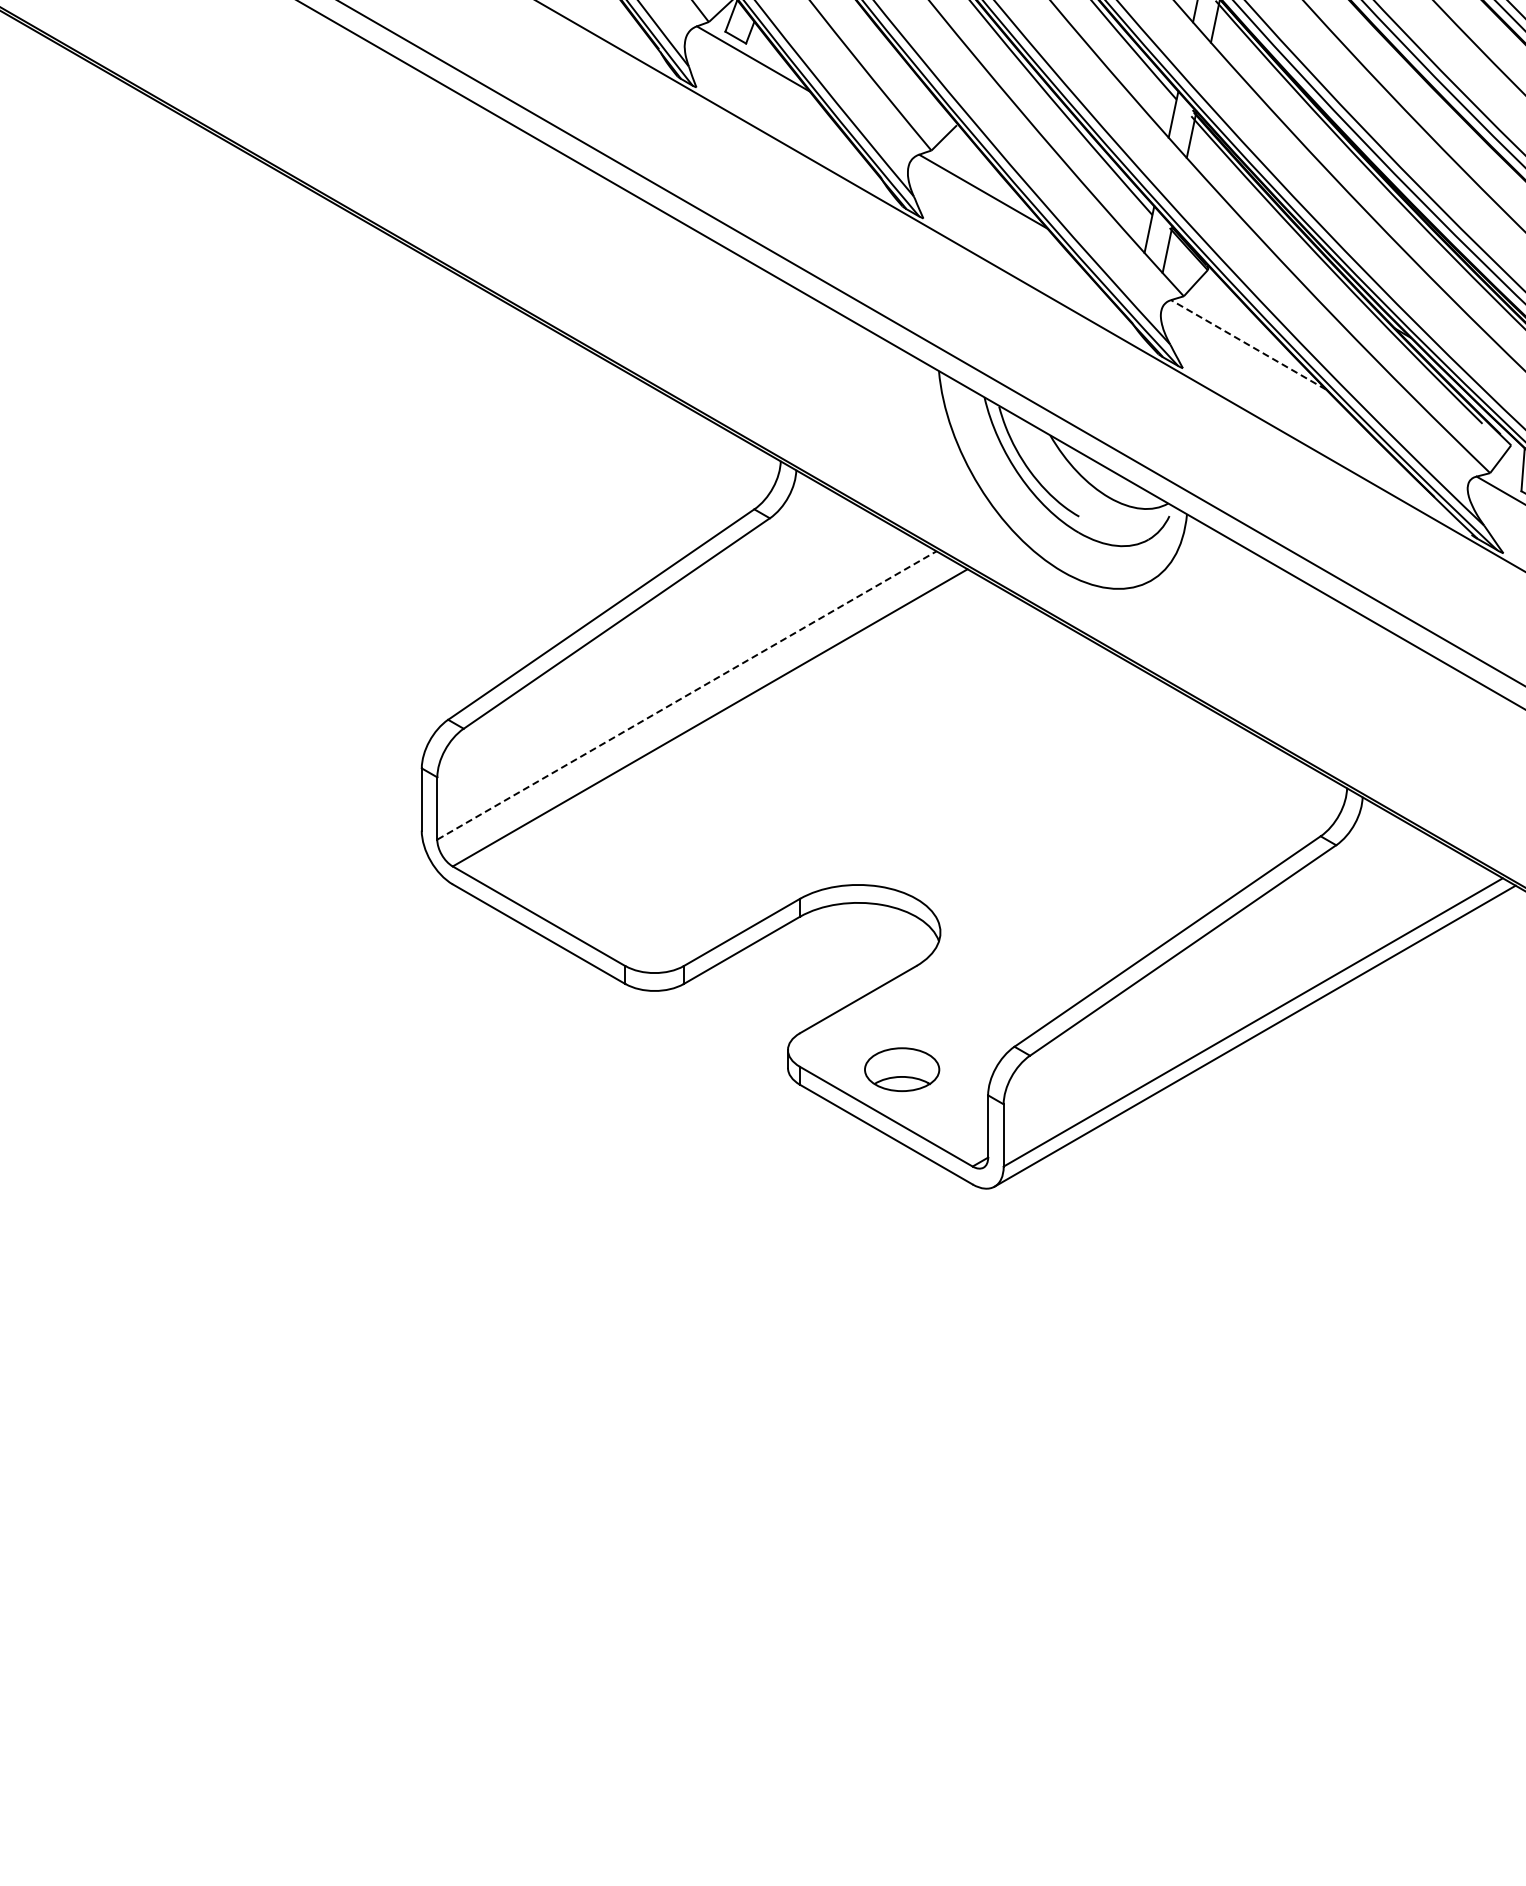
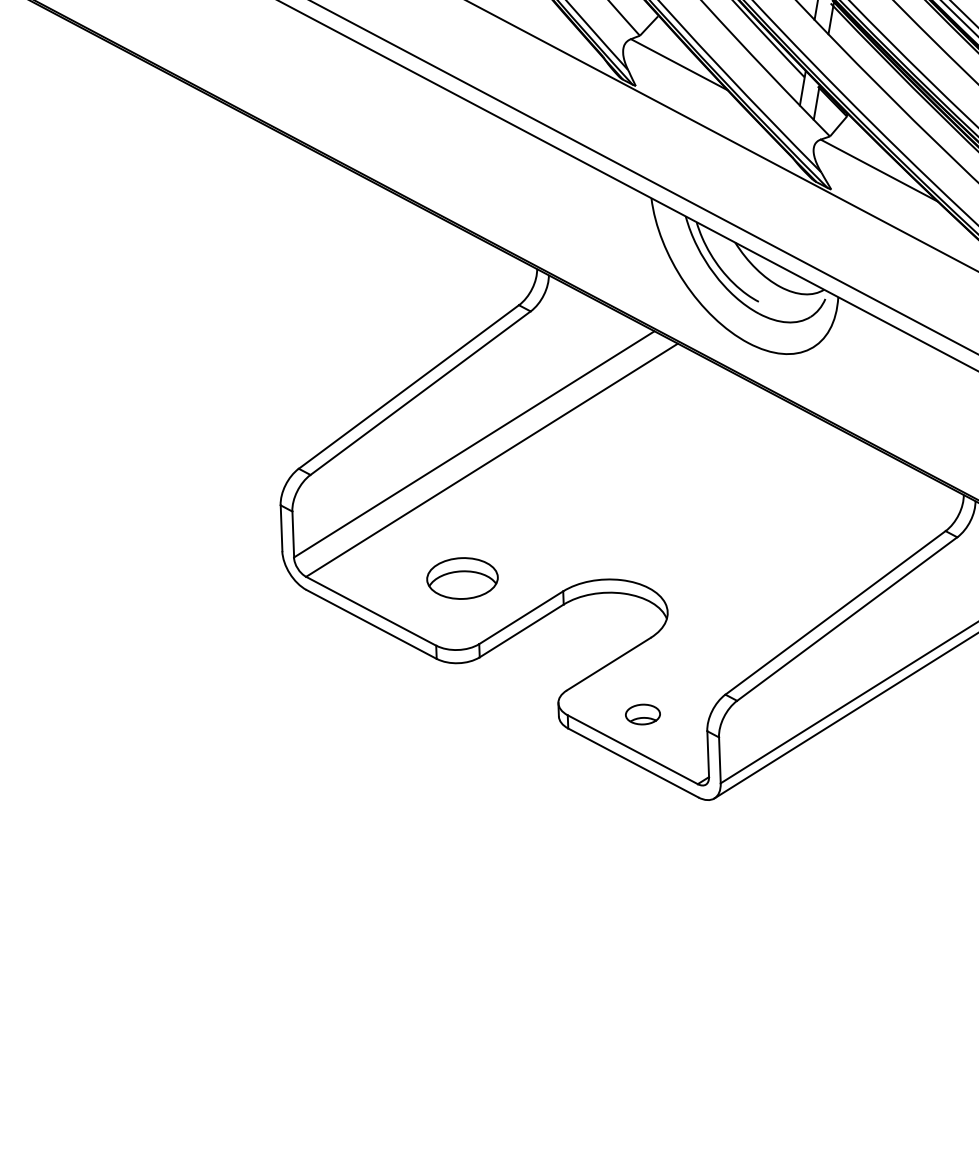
line: (1248, 344) -> (879, 170), dashed -> solid
line: (687, 695) -> (474, 444), dashed -> solid
part: (664, 876) -> (462, 578), added
part: (901, 1069) -> (642, 714), size x0.62

